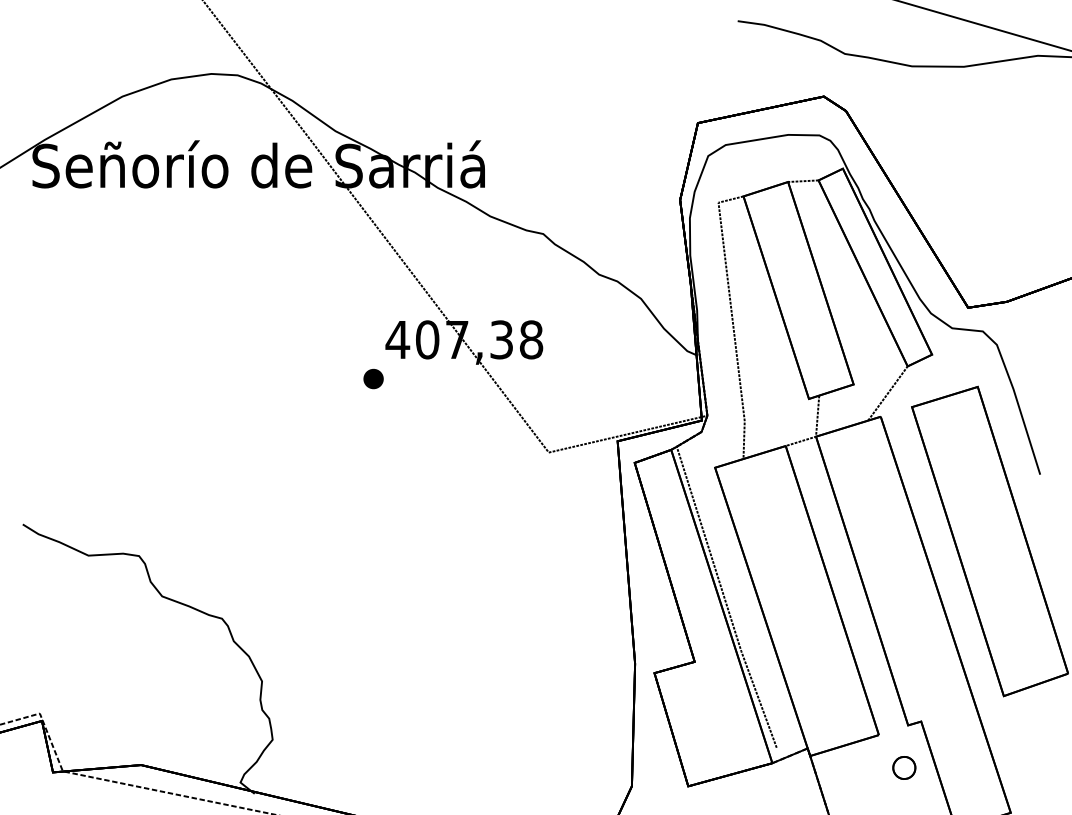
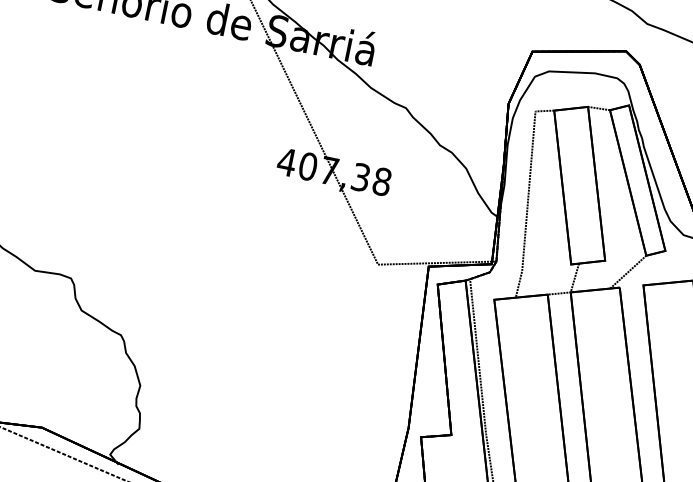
part: (373, 378) -> (264, 186), removed

